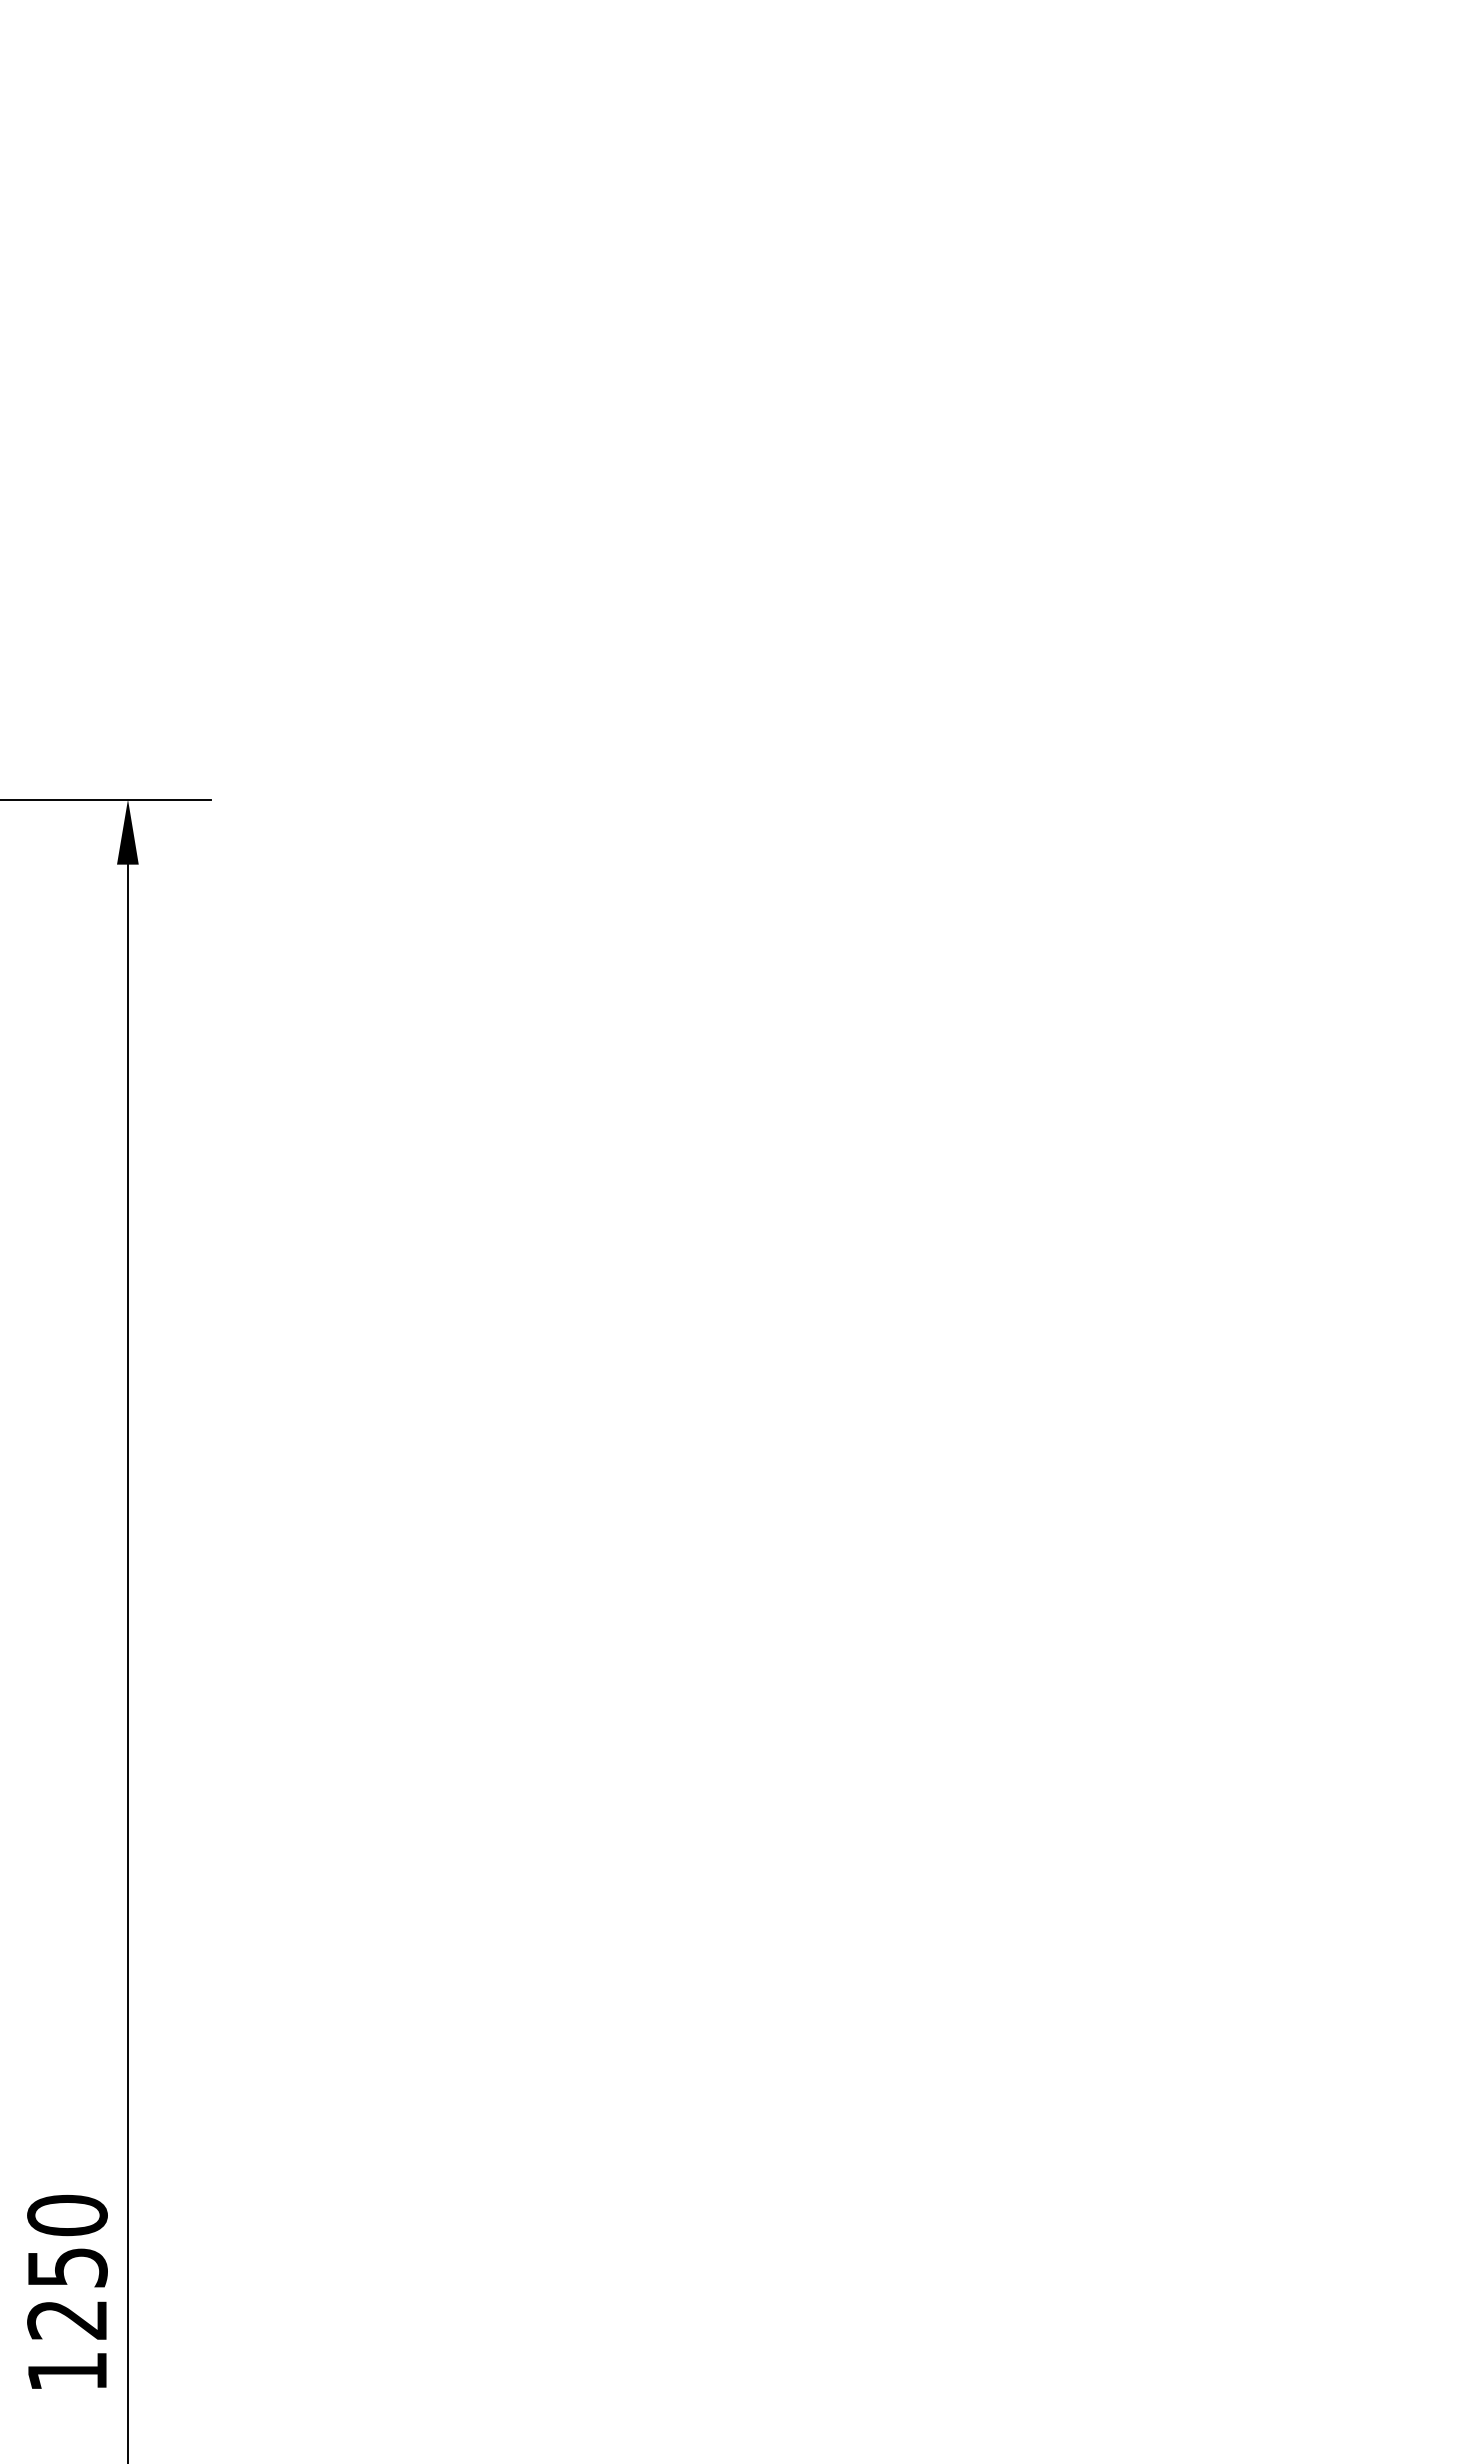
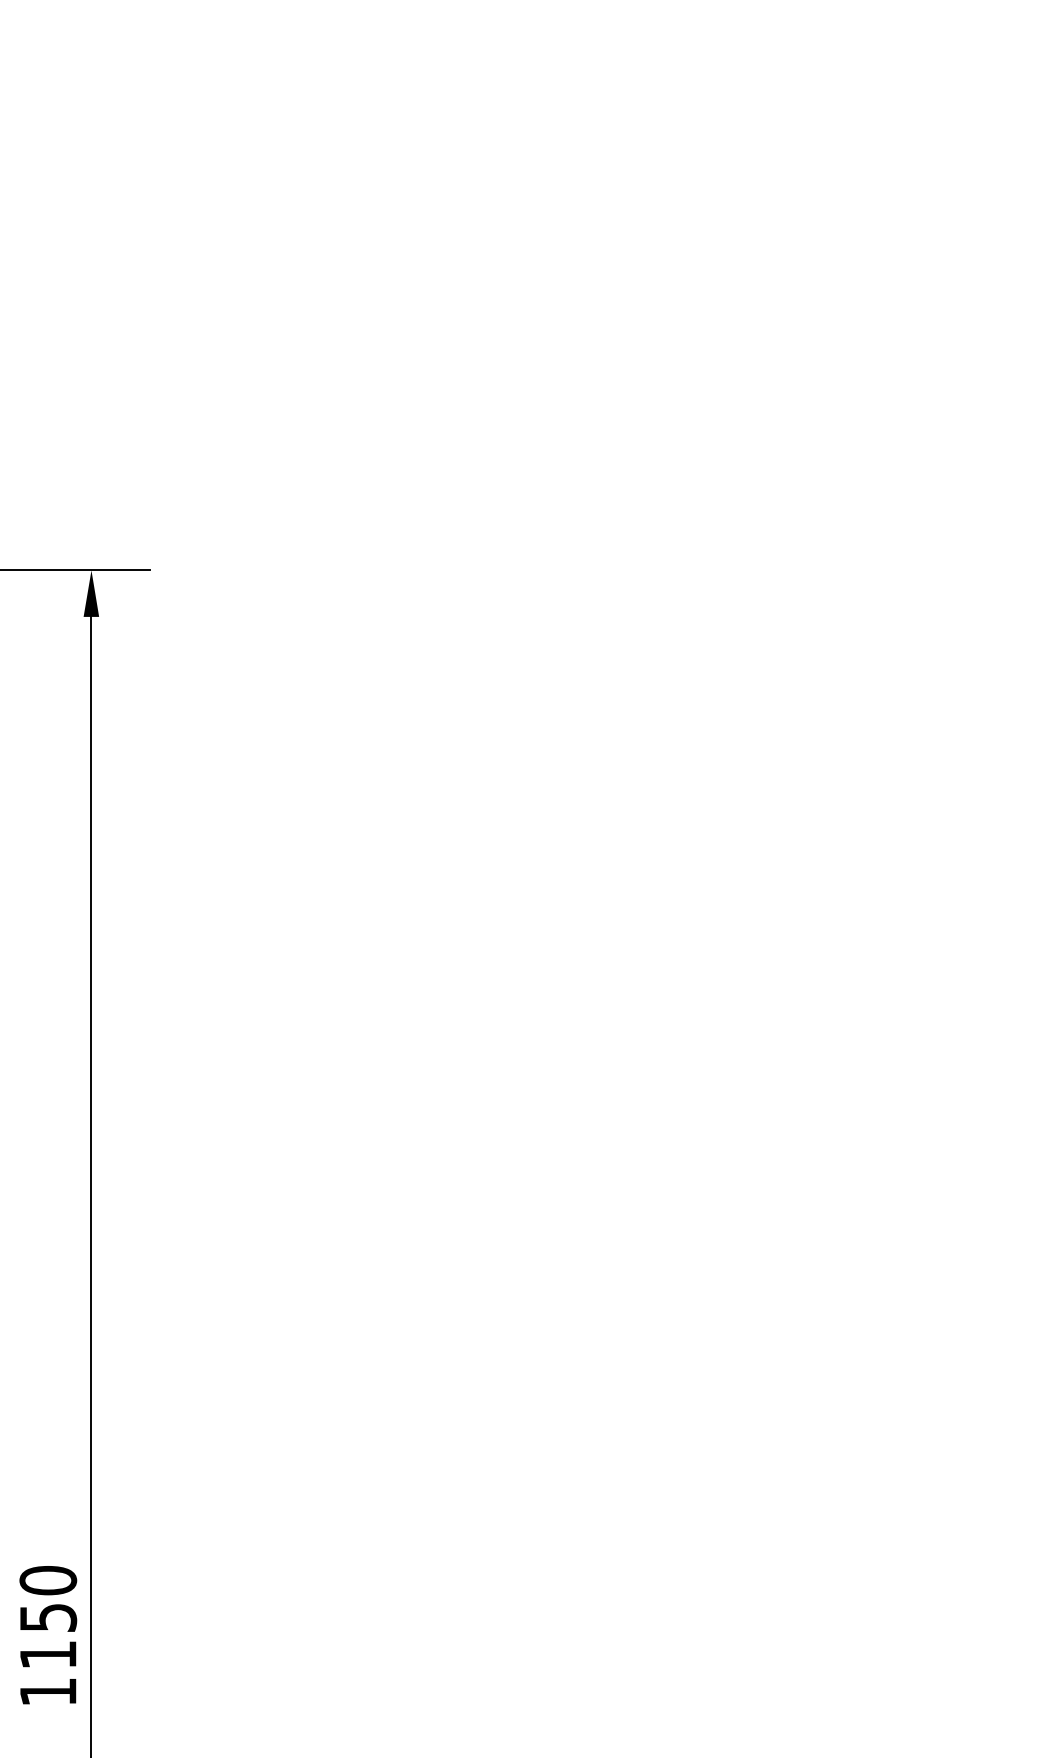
text: (66, 2320) -> (47, 1655), 1250 -> 1150

